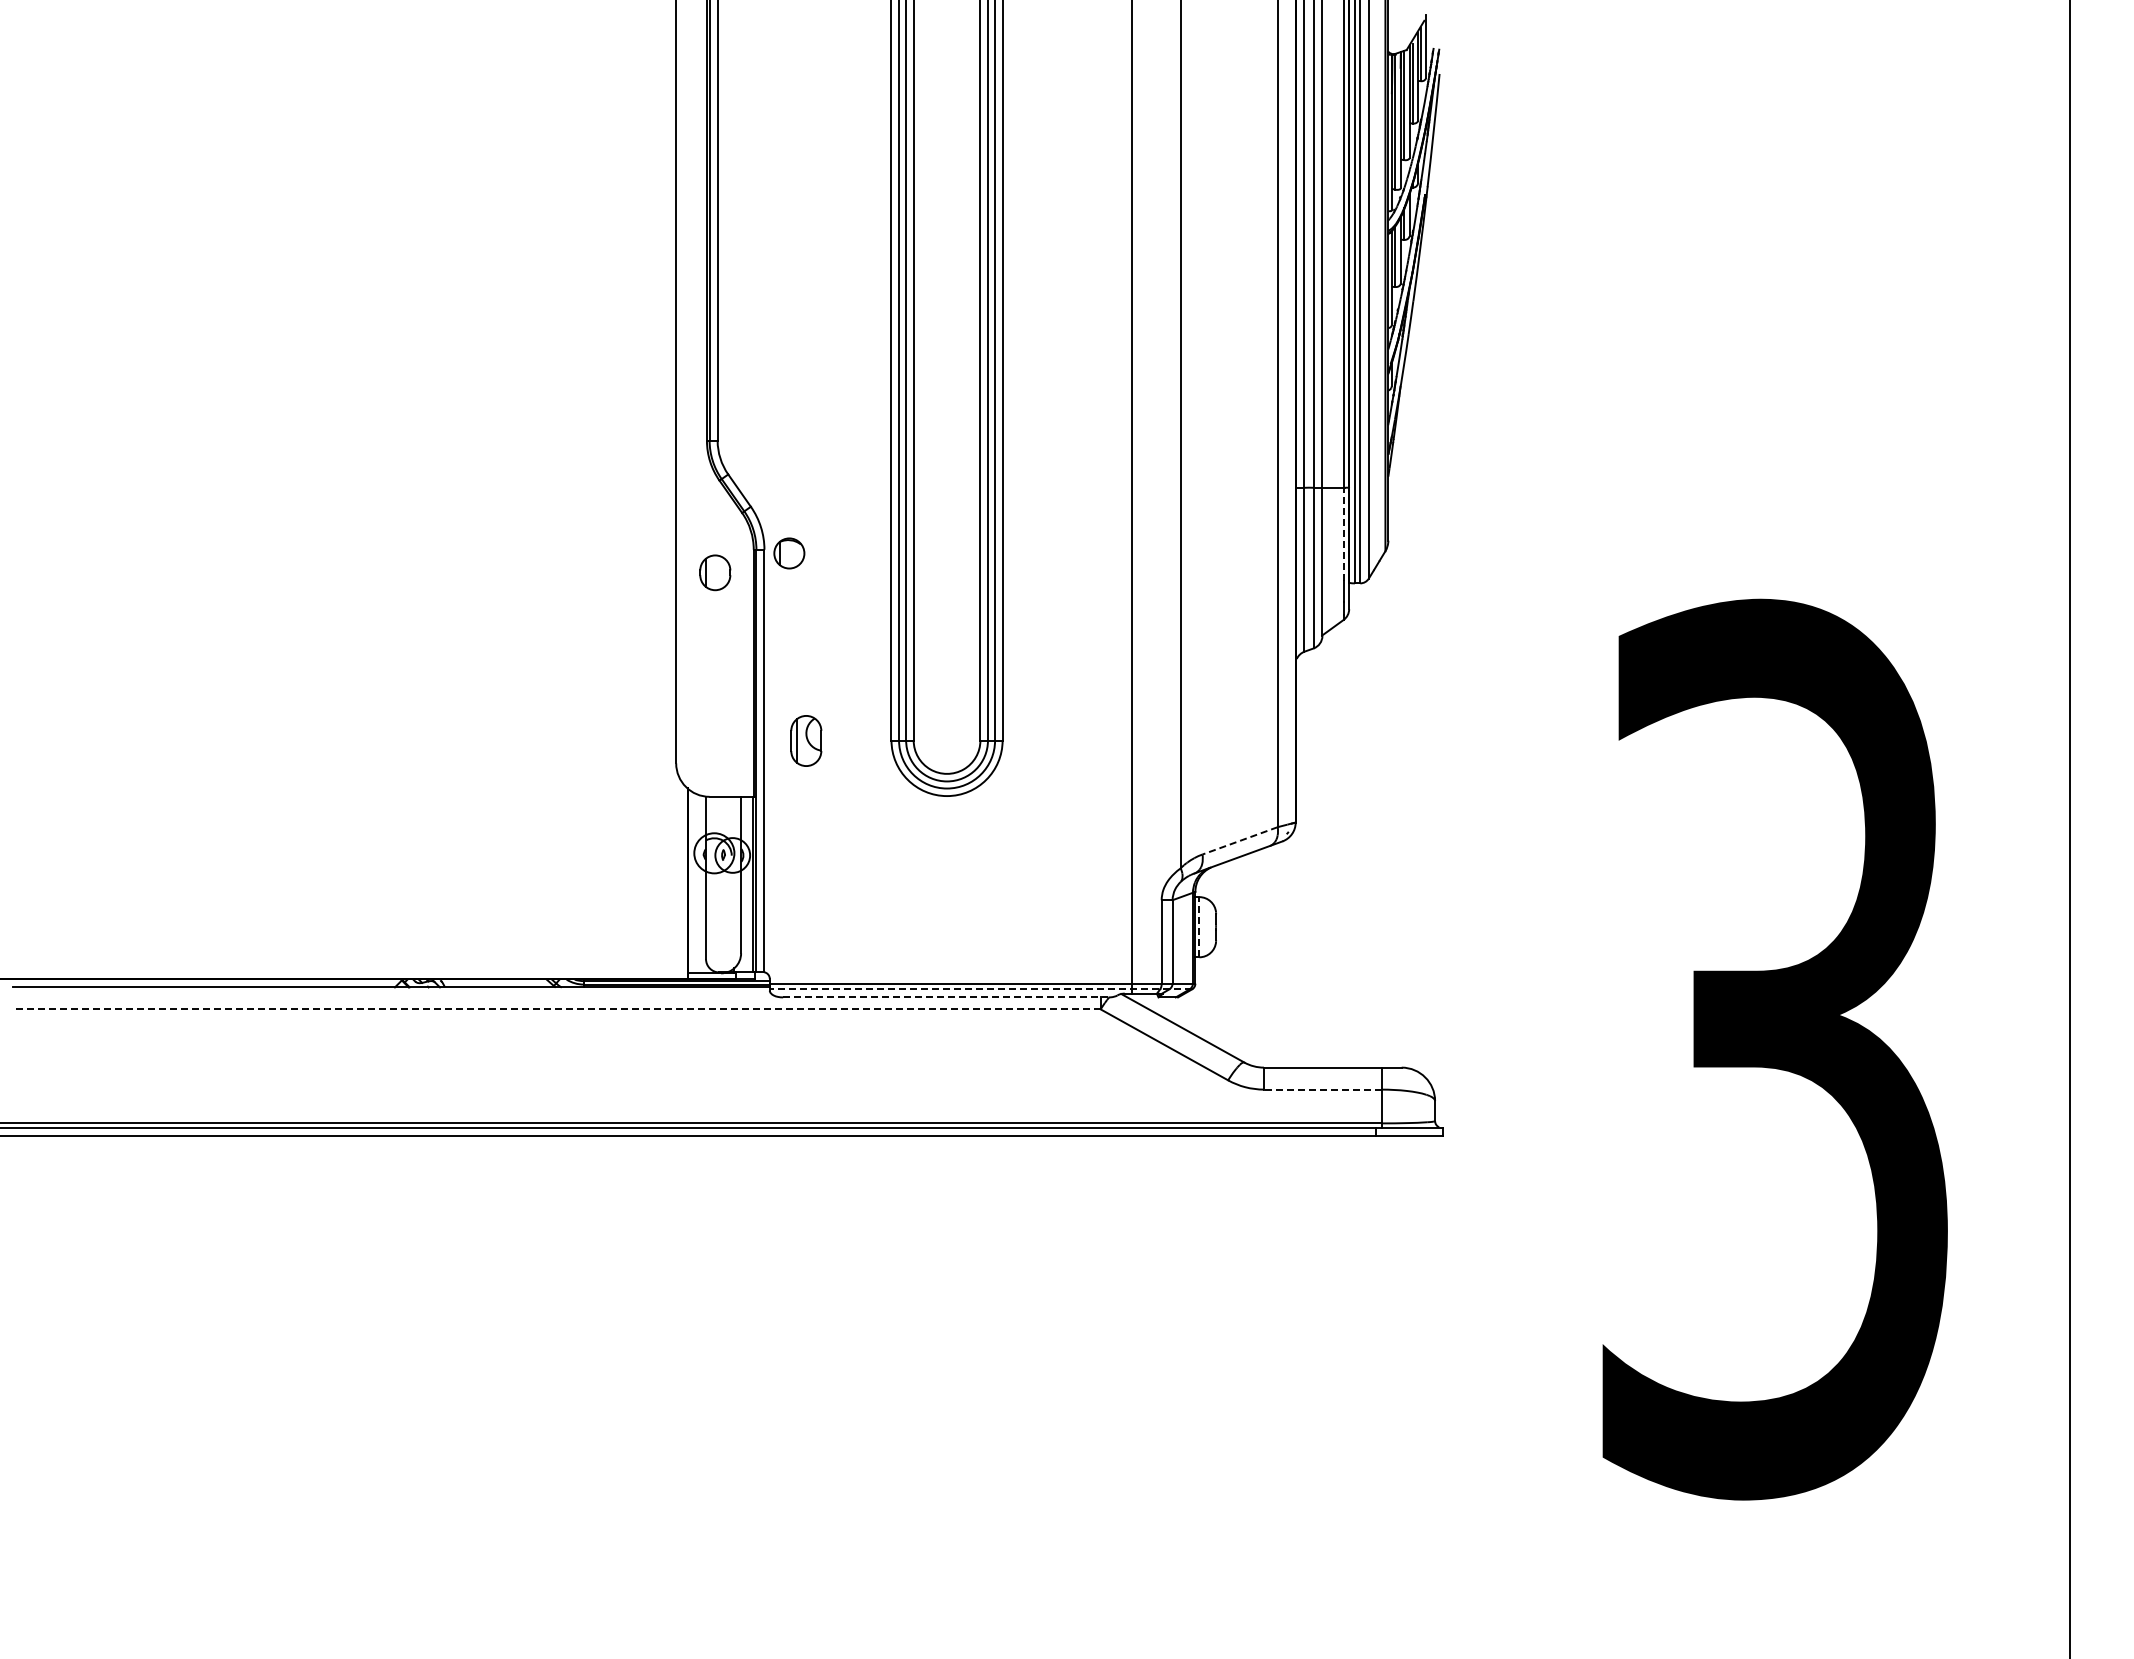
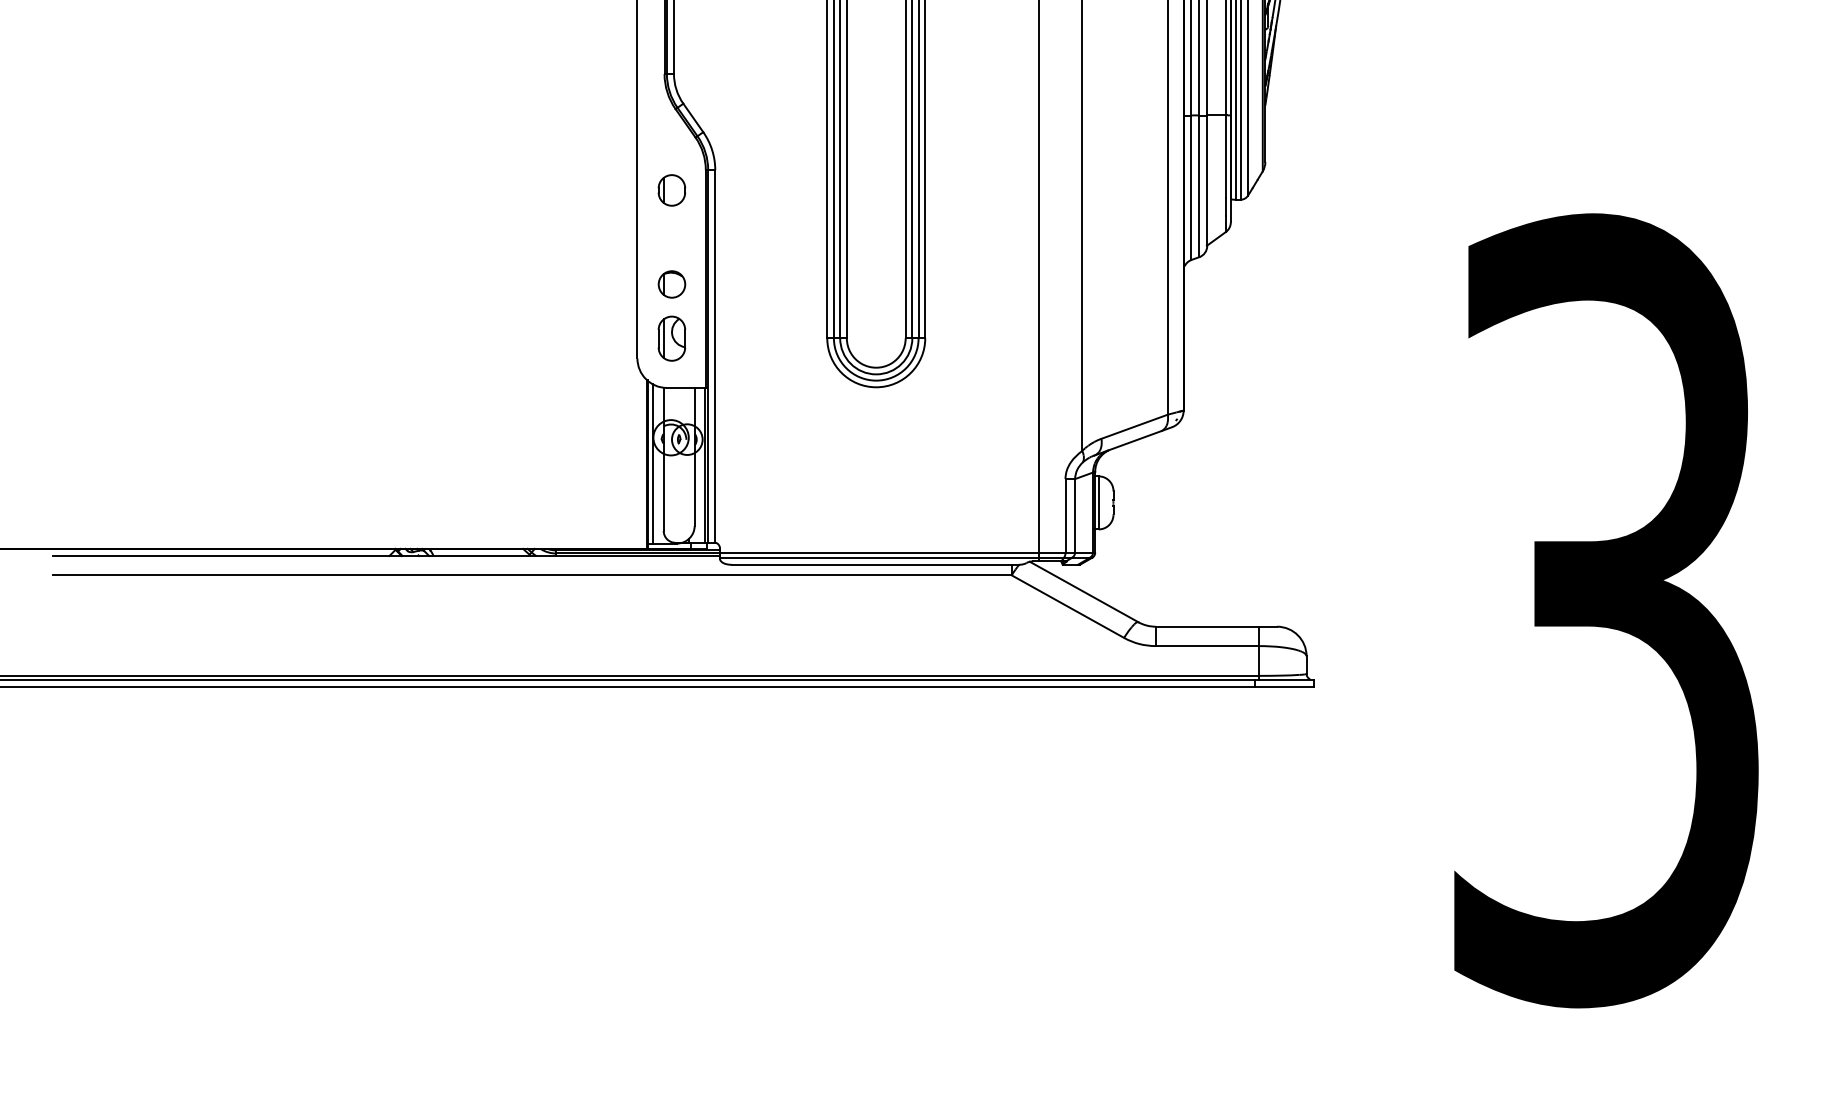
line: (1343, 534) -> (1225, 156), dashed -> solid
part: (789, 553) -> (672, 284), moved
part: (806, 740) -> (672, 338), moved
line: (1239, 841) -> (1134, 427), dashed -> solid
line: (694, 882) -> (653, 463), added
line: (1199, 926) -> (1098, 502), dashed -> solid
line: (980, 989) -> (905, 557), dashed -> solid
line: (945, 997) -> (874, 564), dashed -> solid
line: (557, 1009) -> (532, 575), dashed -> solid
line: (1322, 1089) -> (1207, 645), dashed -> solid

